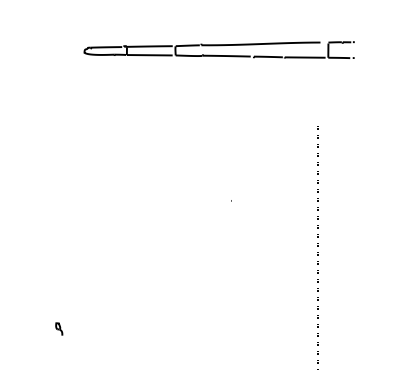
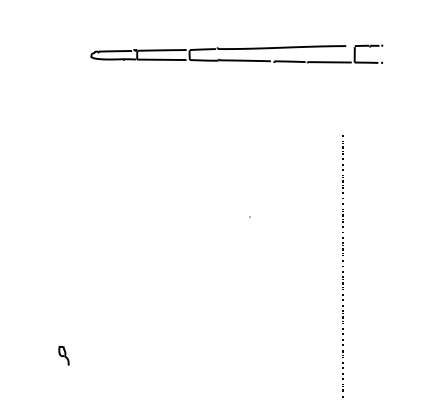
part: (59, 328) -> (64, 354), size x1.4

